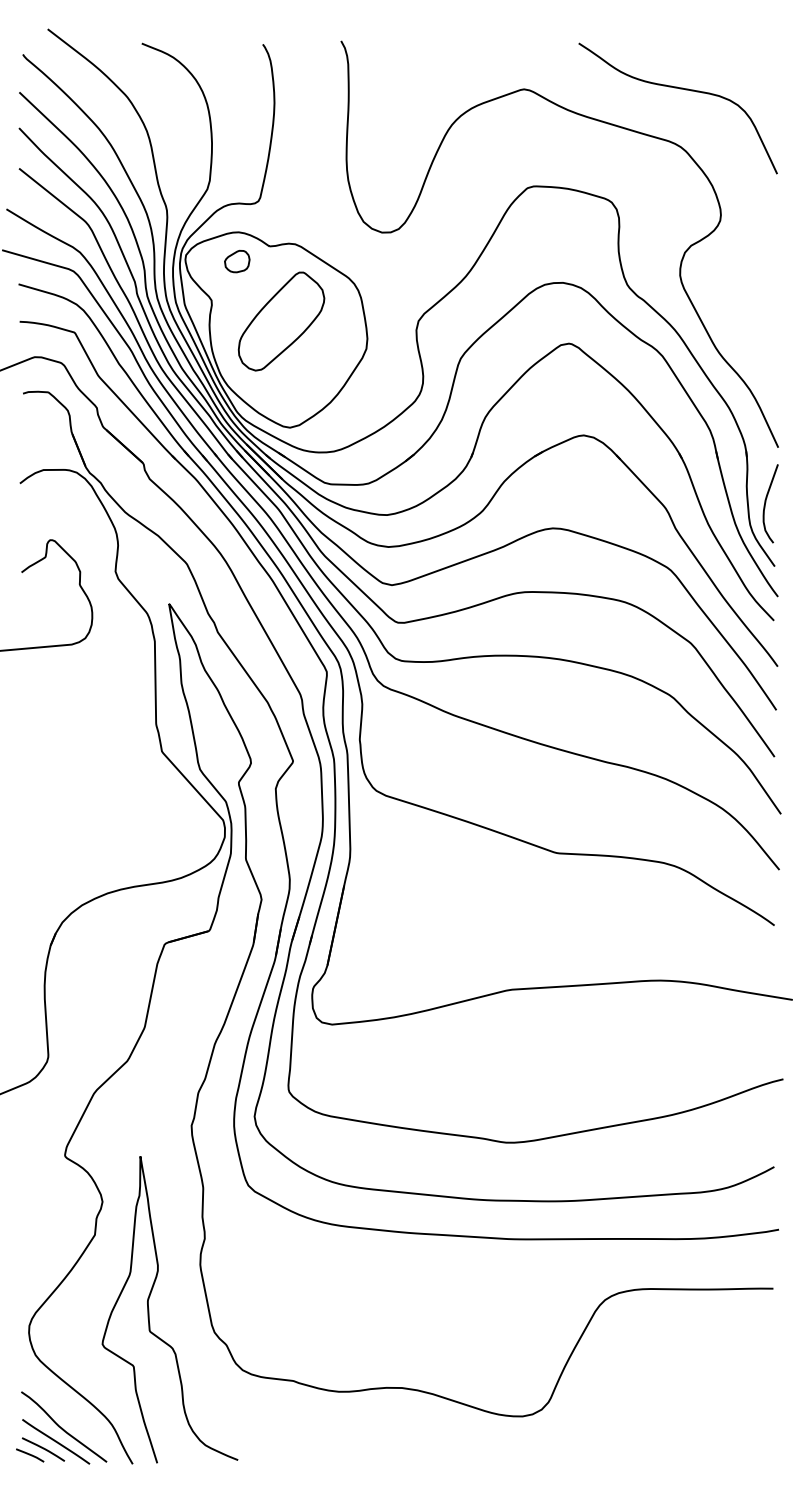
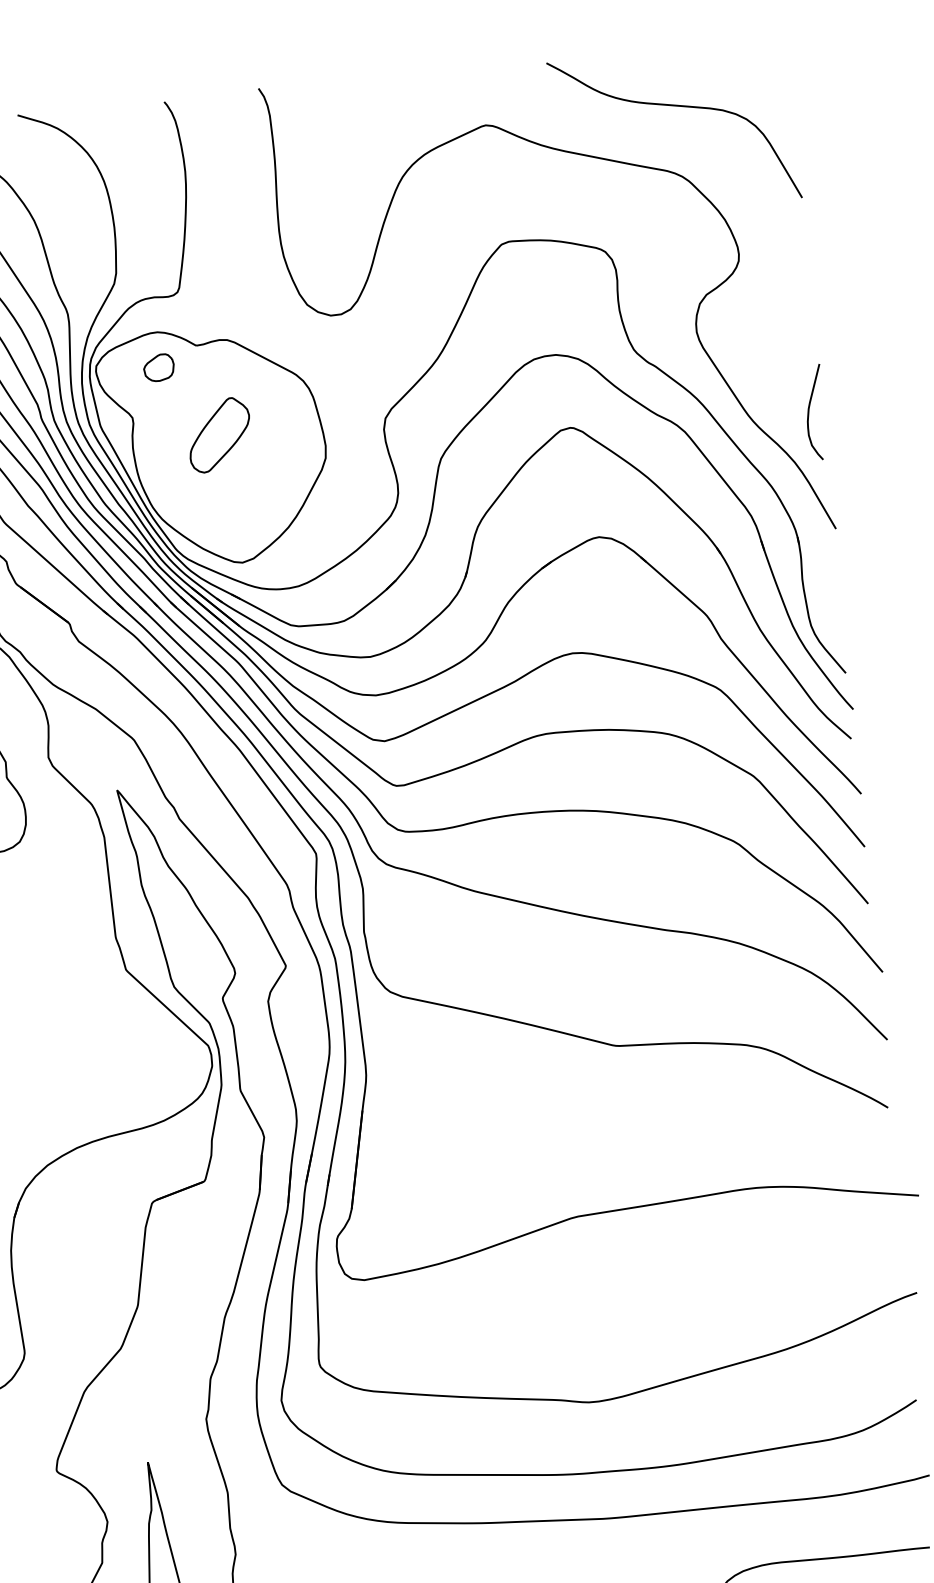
part: (281, 321) -> (219, 435), size x0.6
curve: (766, 502) -> (810, 411), moved

